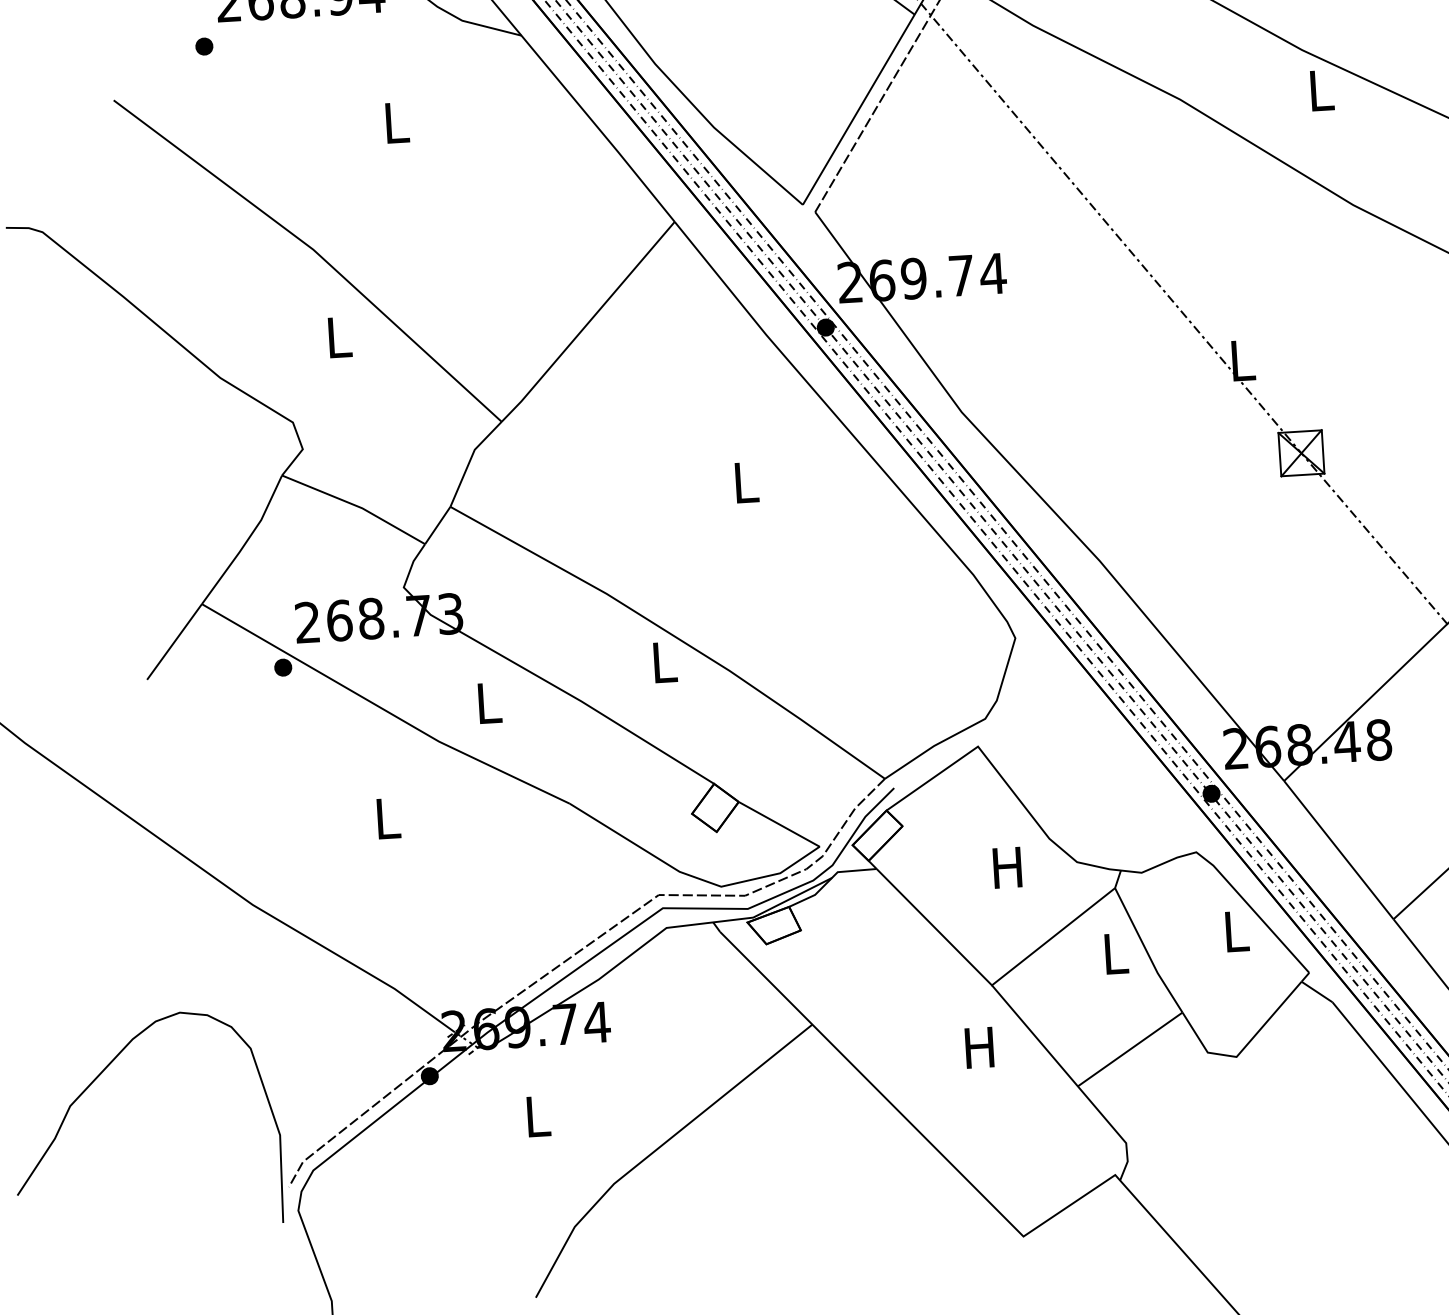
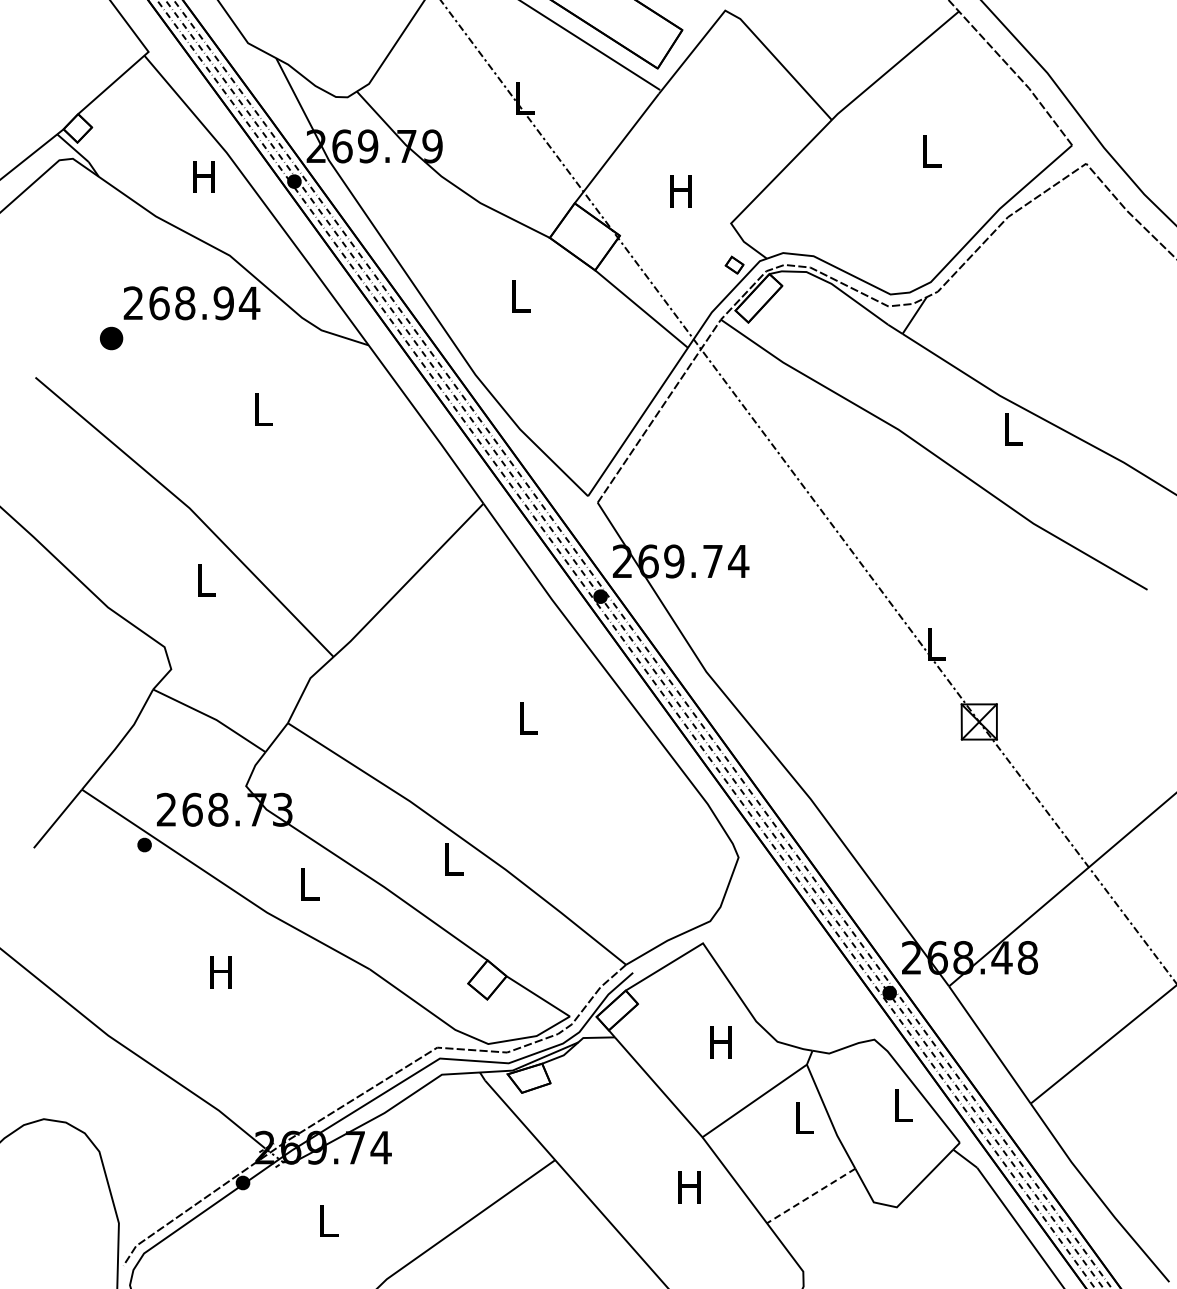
part: (204, 46) -> (111, 338), size x1.6
text: (386, 818) -> (220, 972), L -> H
line: (1130, 1048) -> (811, 1195), solid -> dashed

